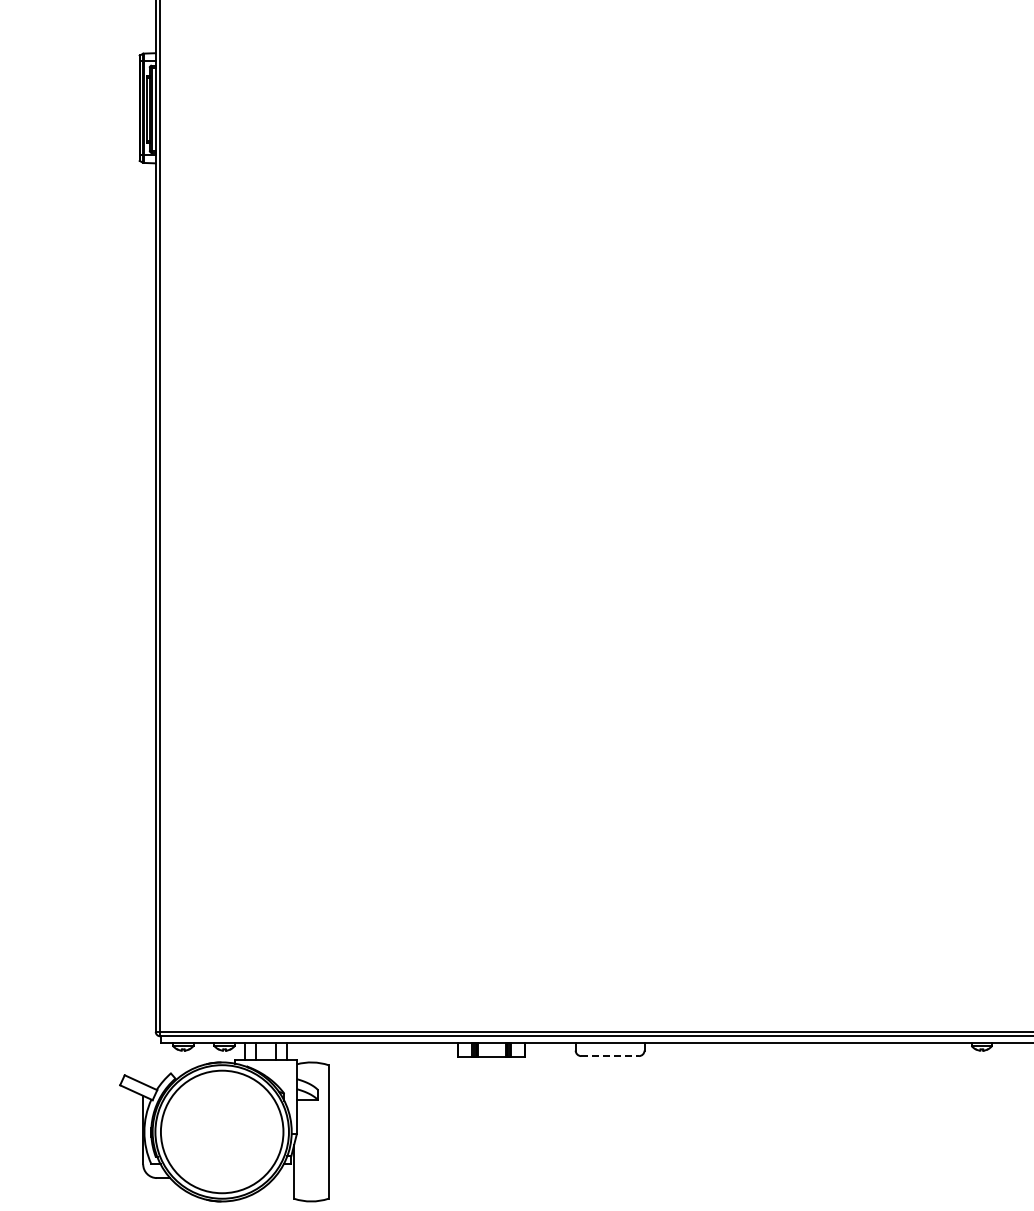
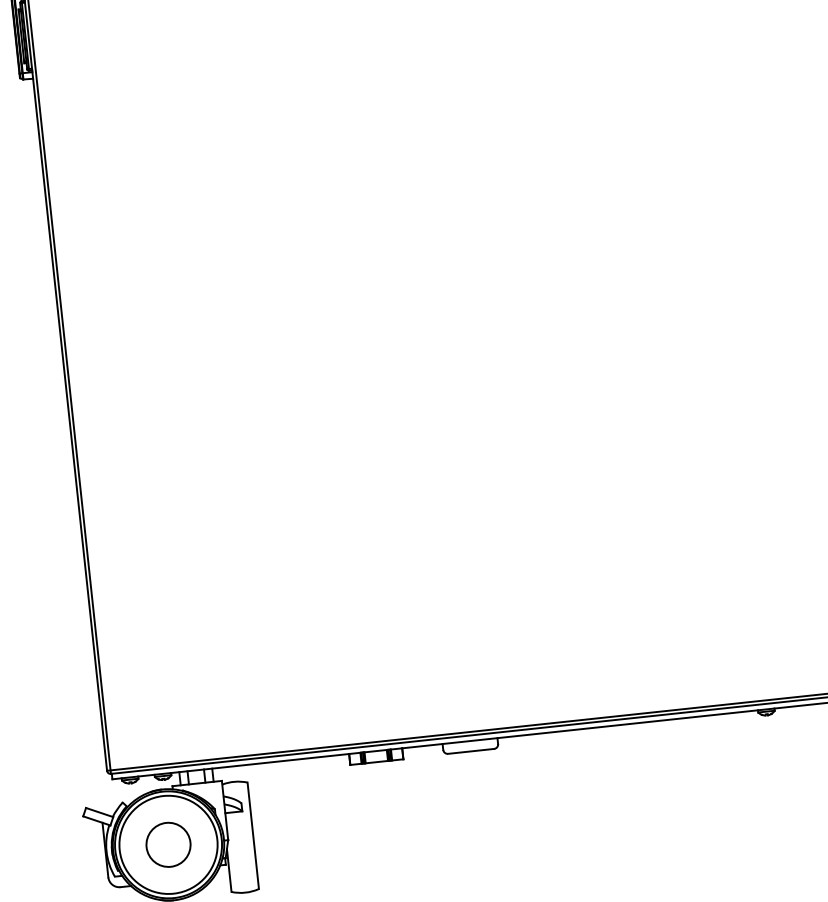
line: (610, 1056) -> (471, 751), dashed -> solid
circle: (221, 1131) -> (167, 844), added

